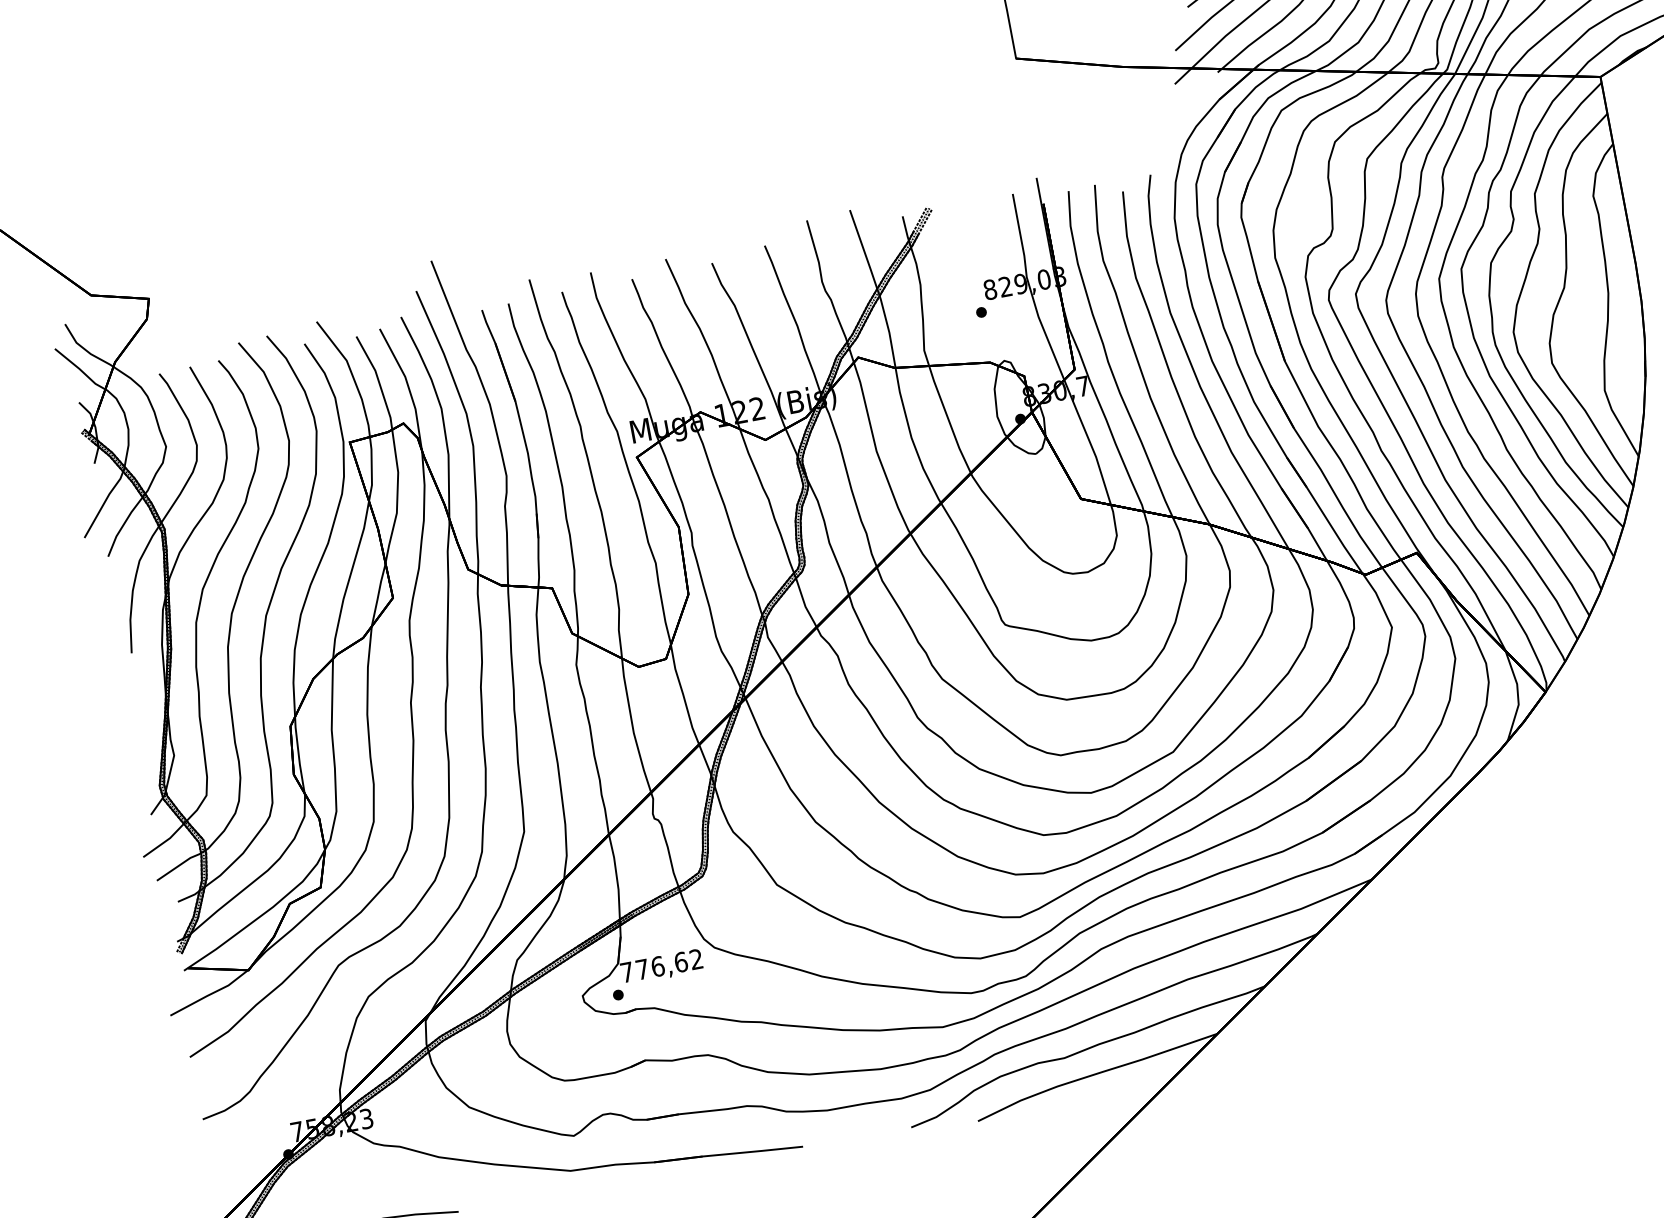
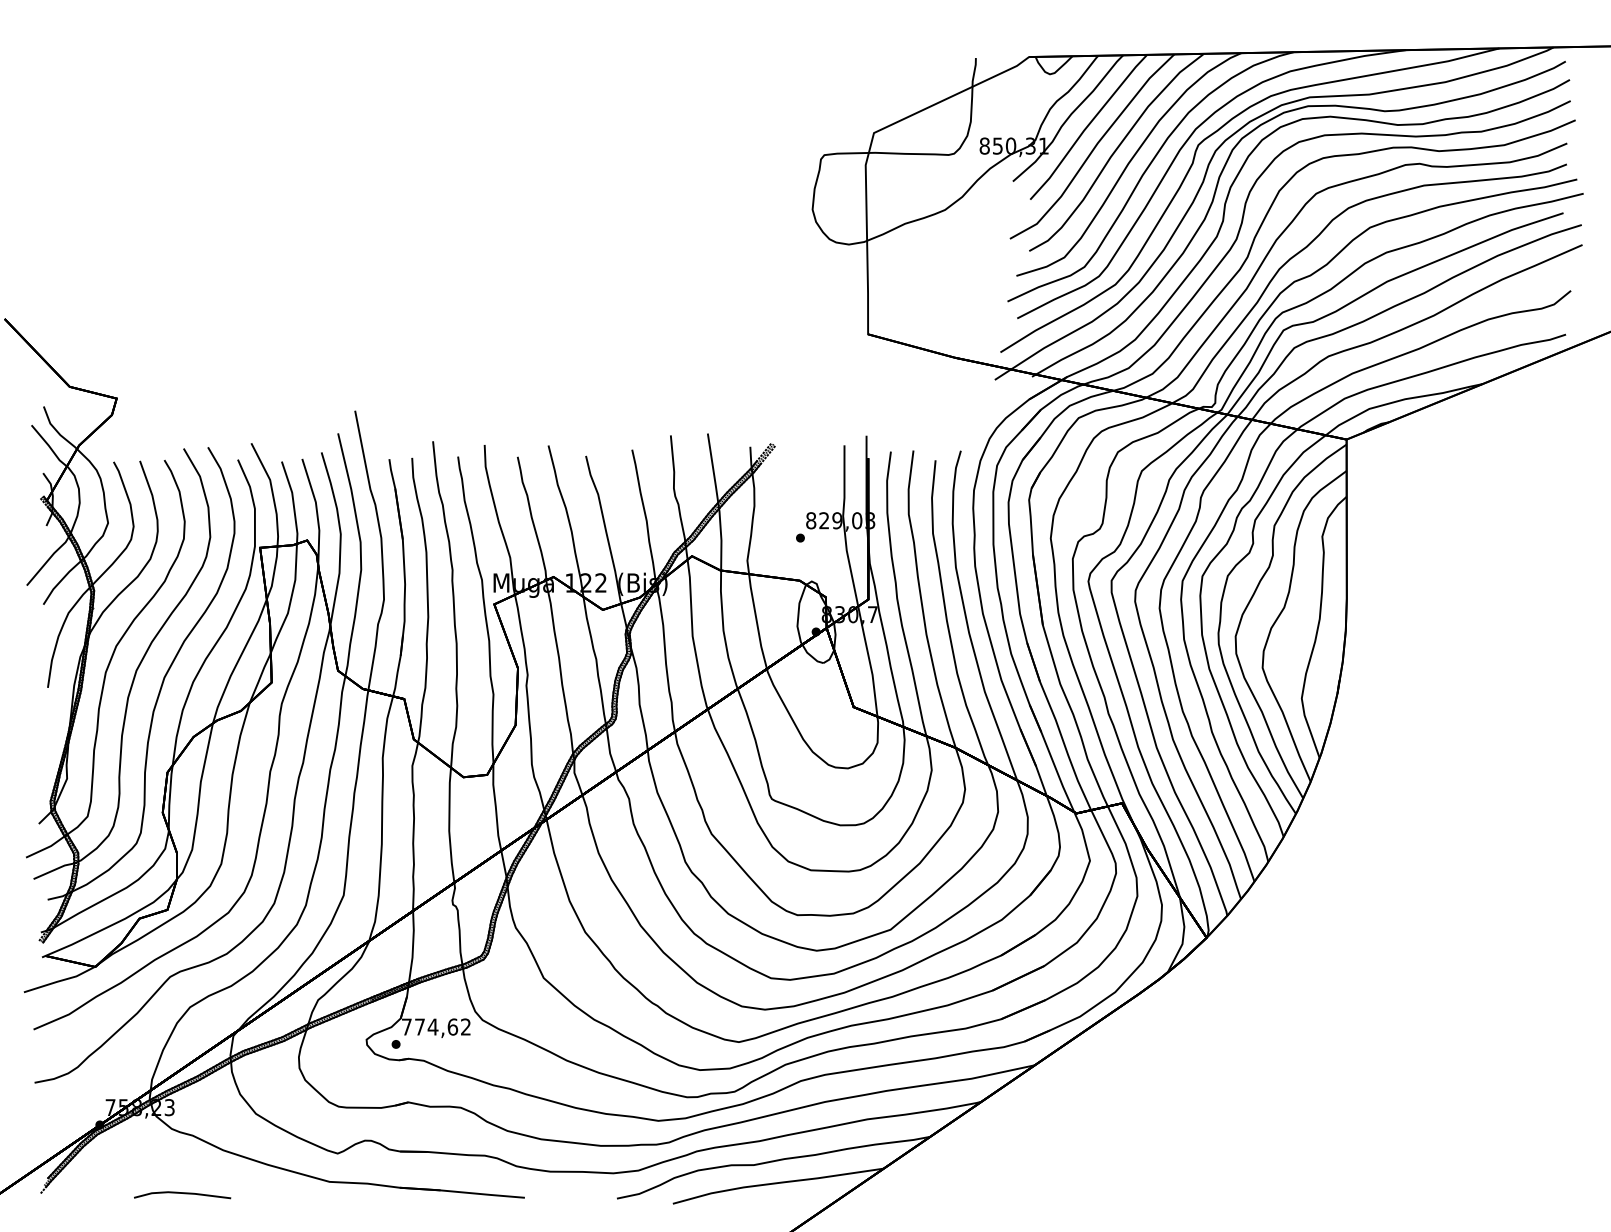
text: (657, 966) -> (432, 1026), 776,62 -> 774,62

